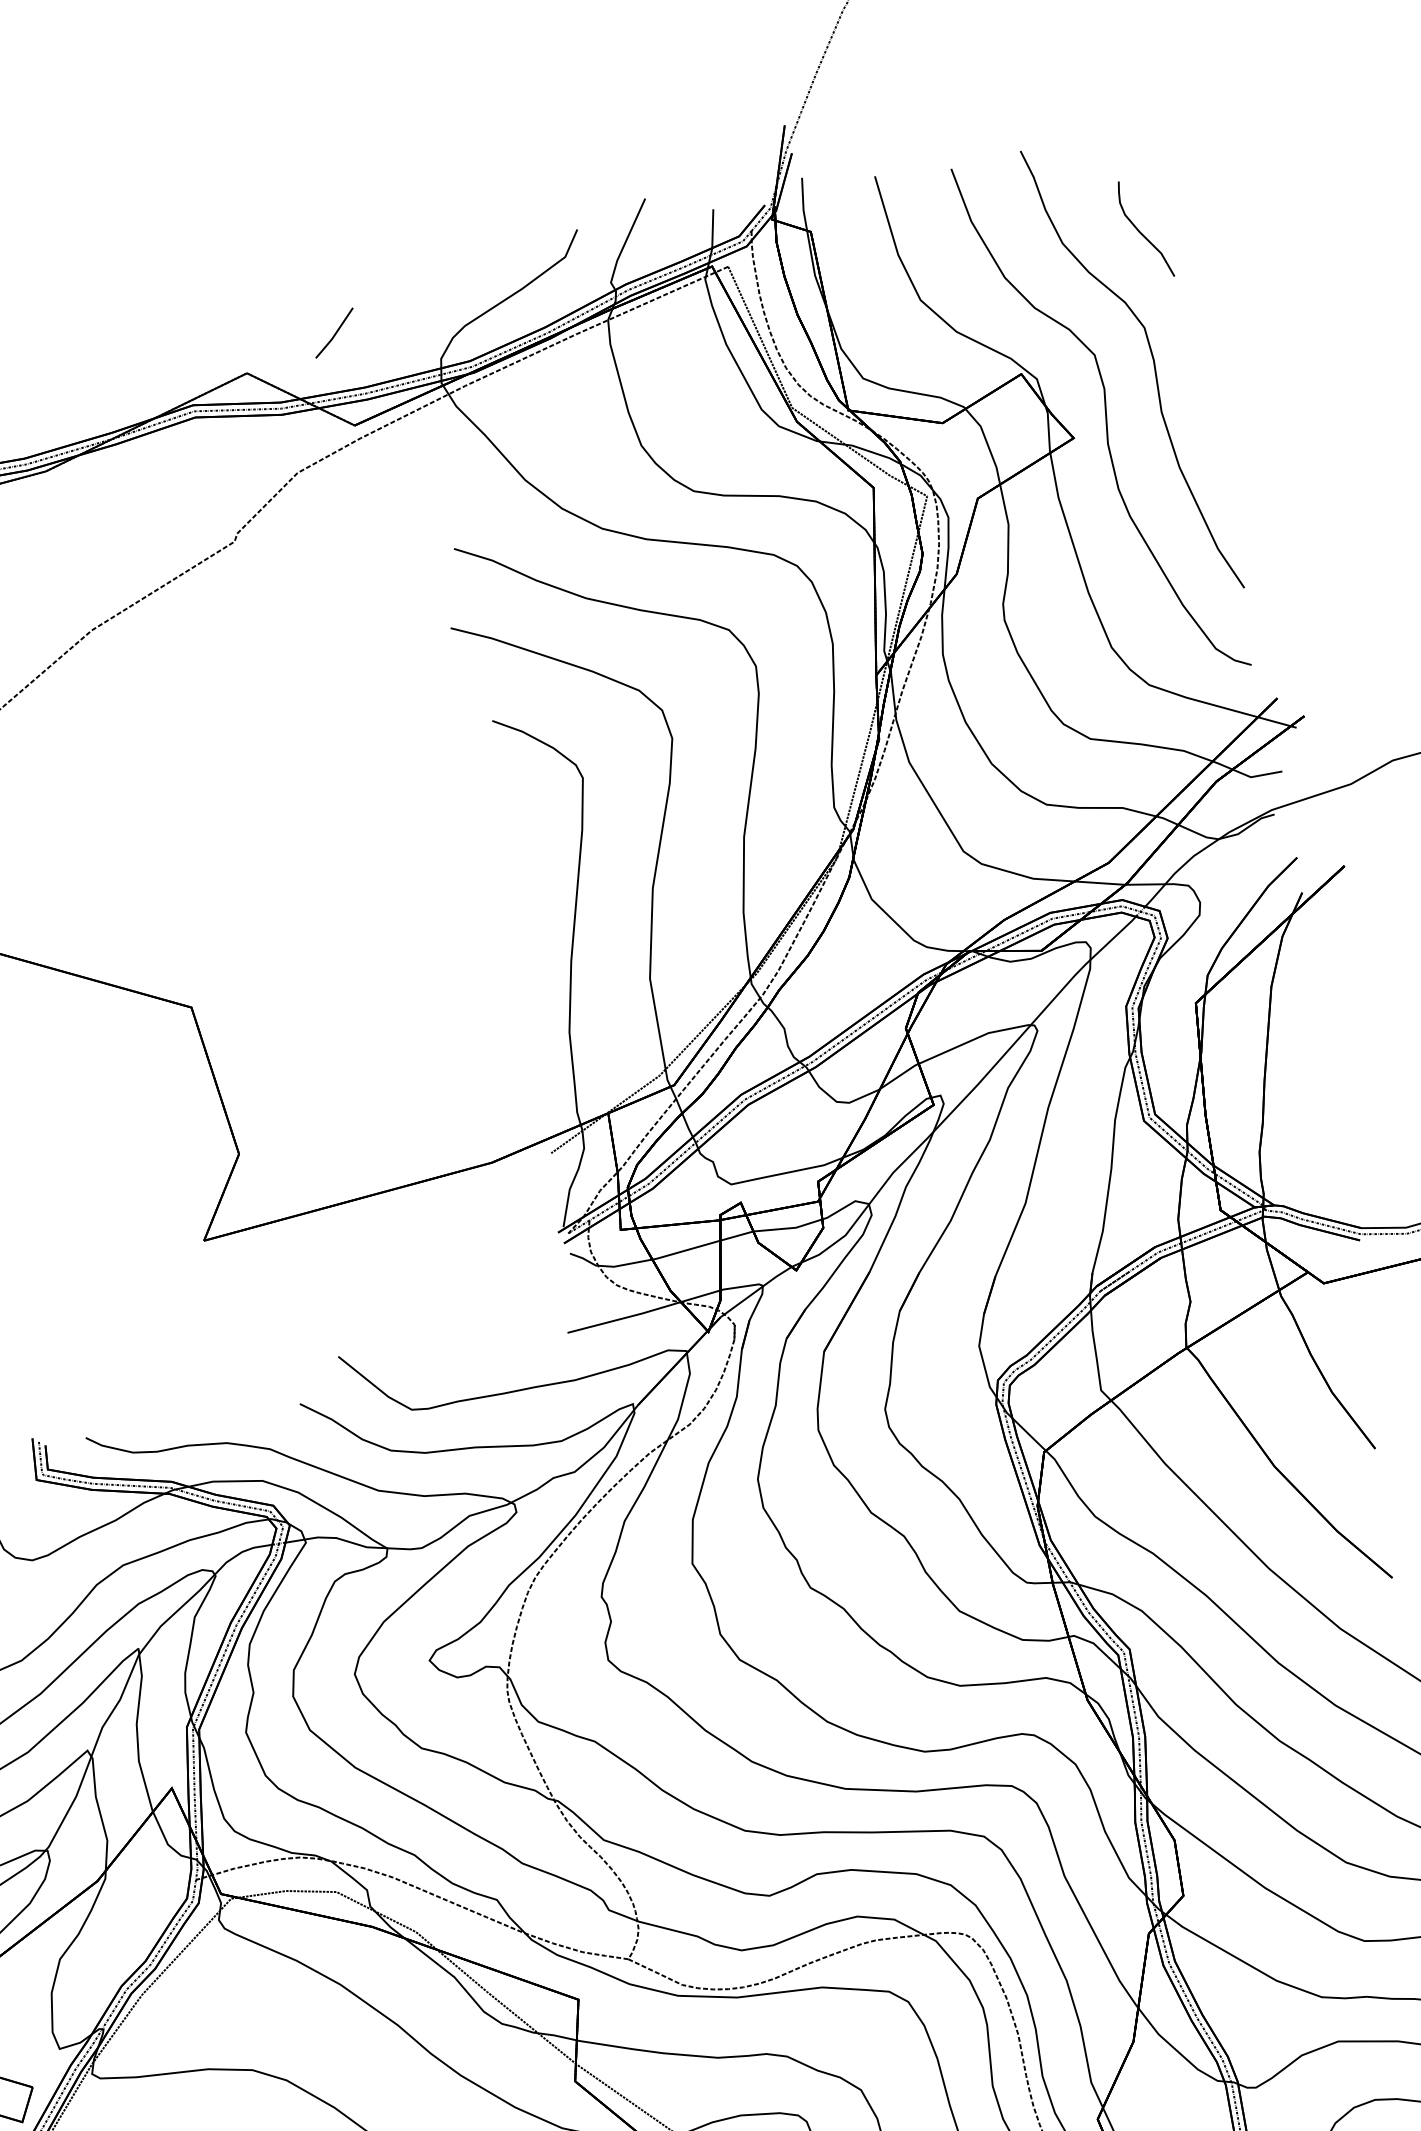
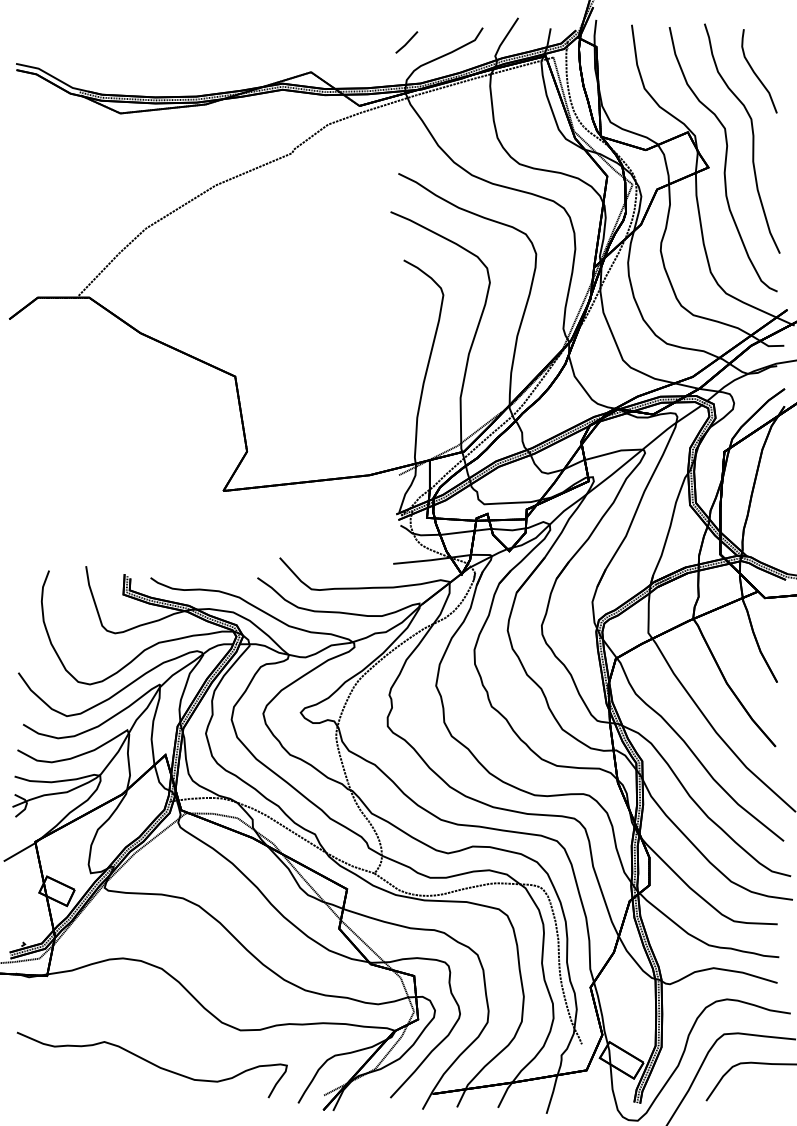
part: (1145, 229) -> (759, 71), size x1.67
line: (333, 333) -> (406, 42), moved

